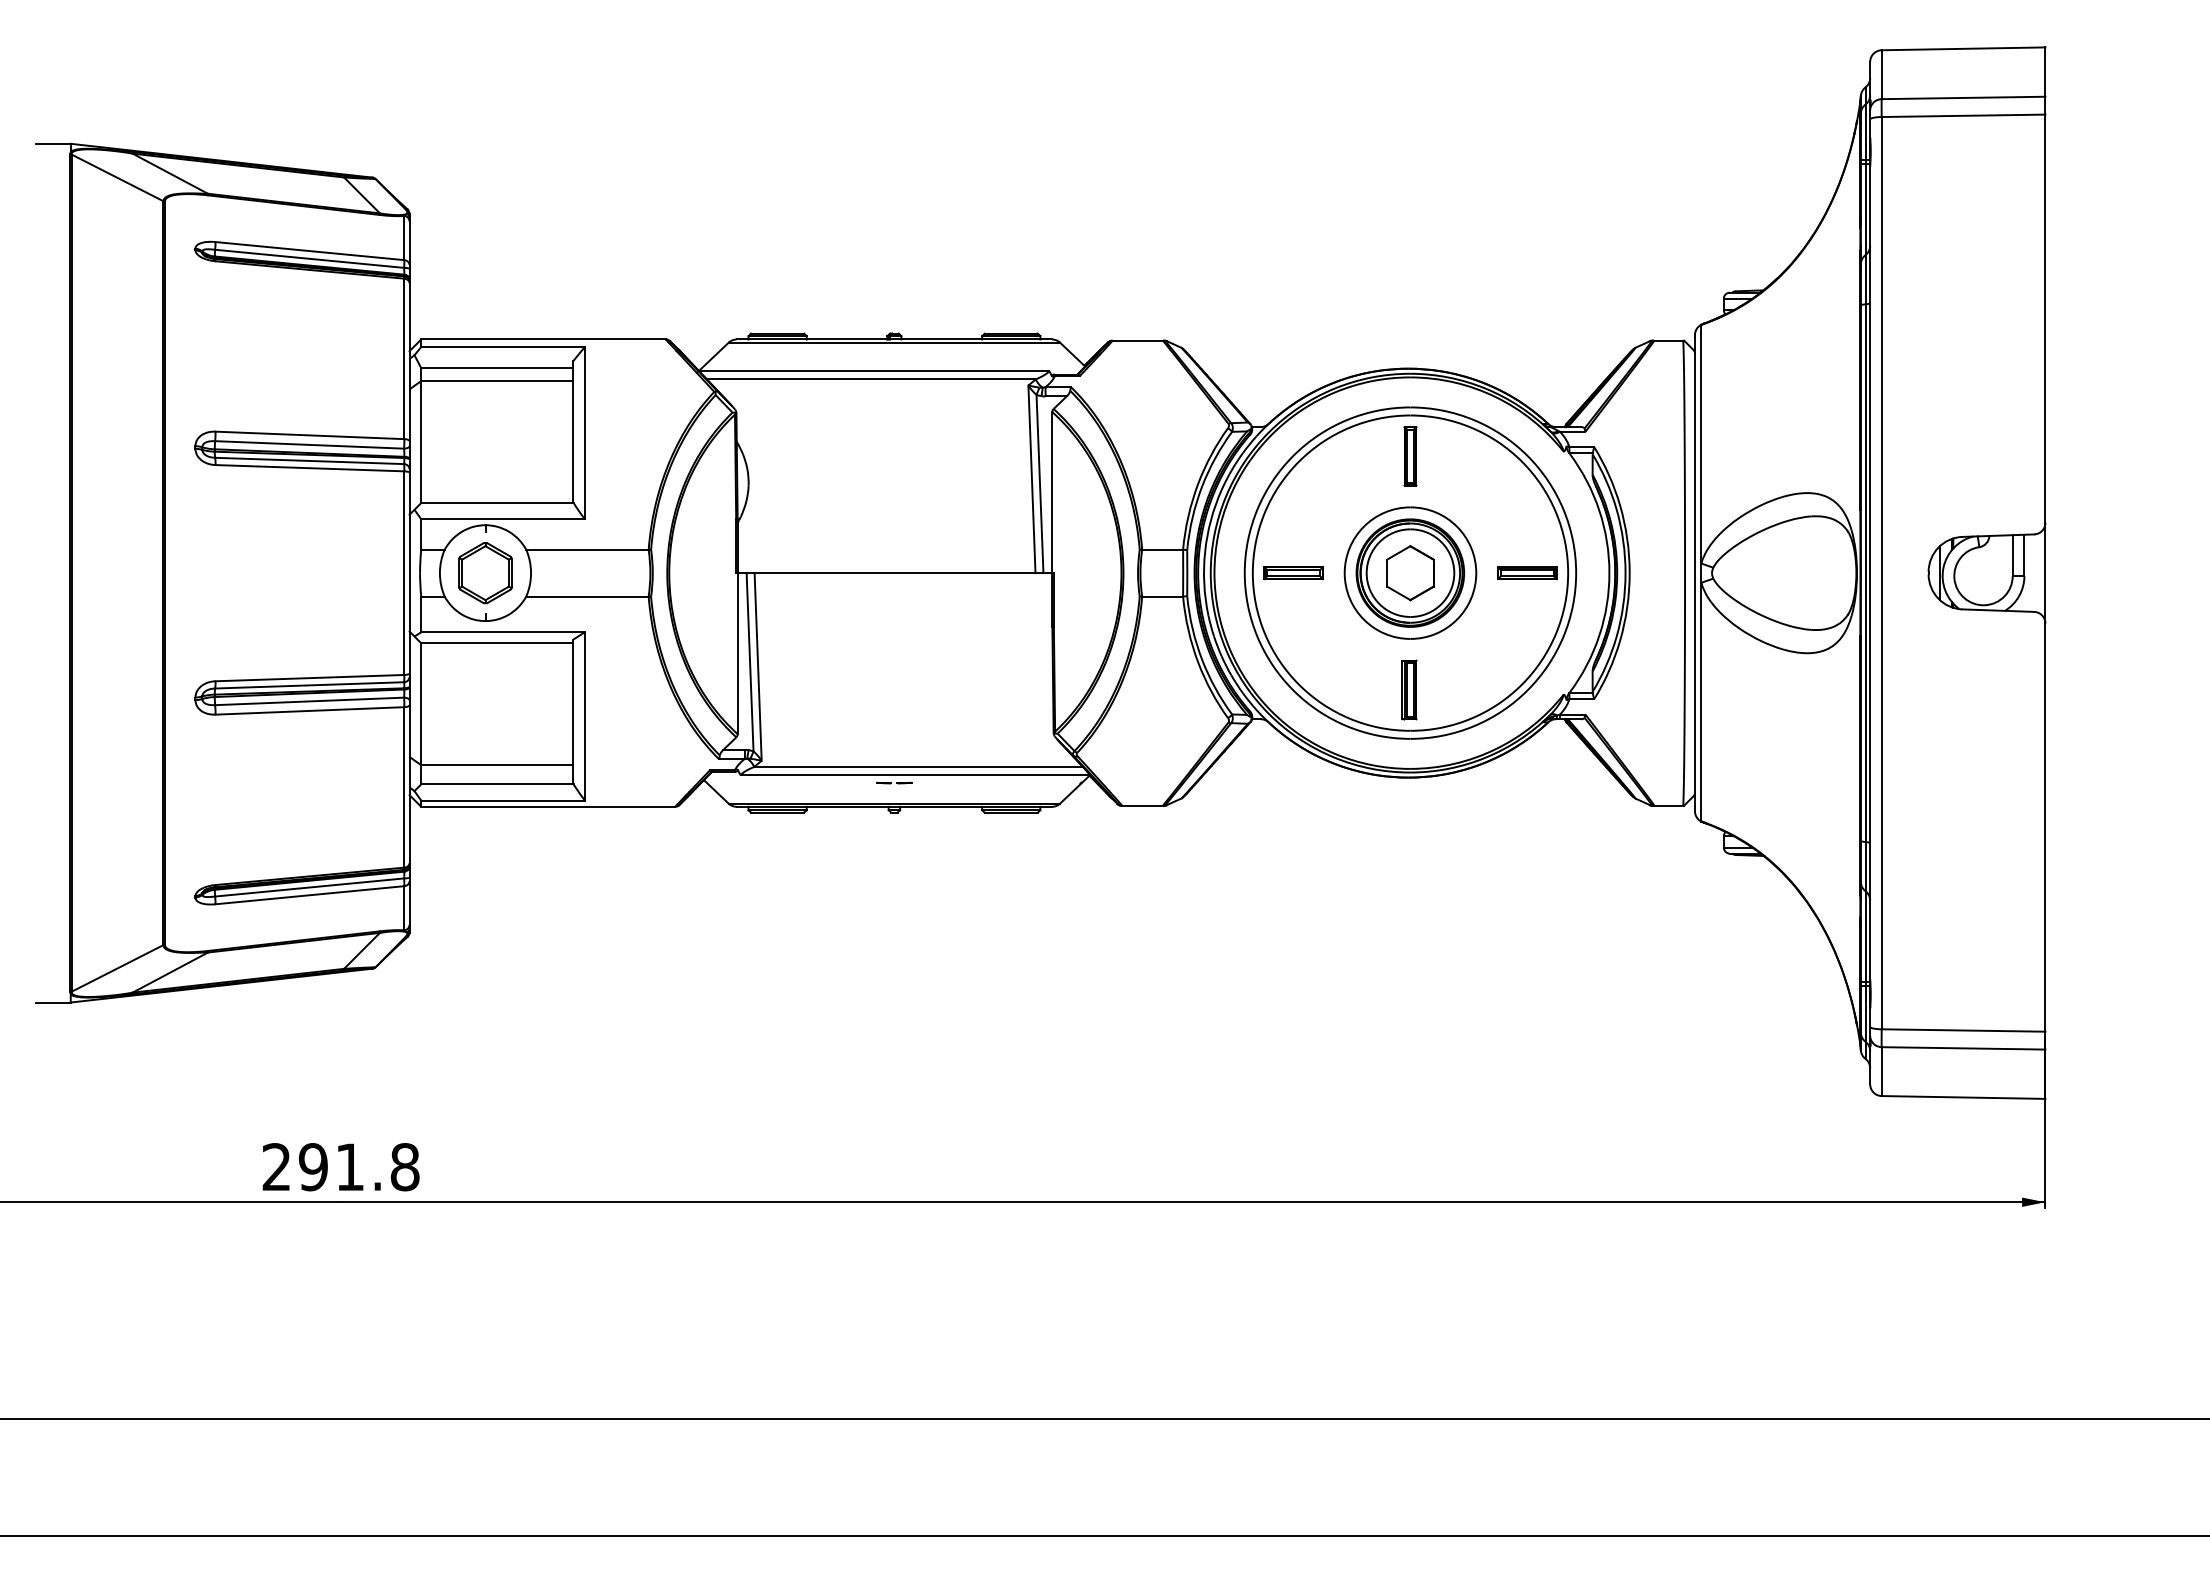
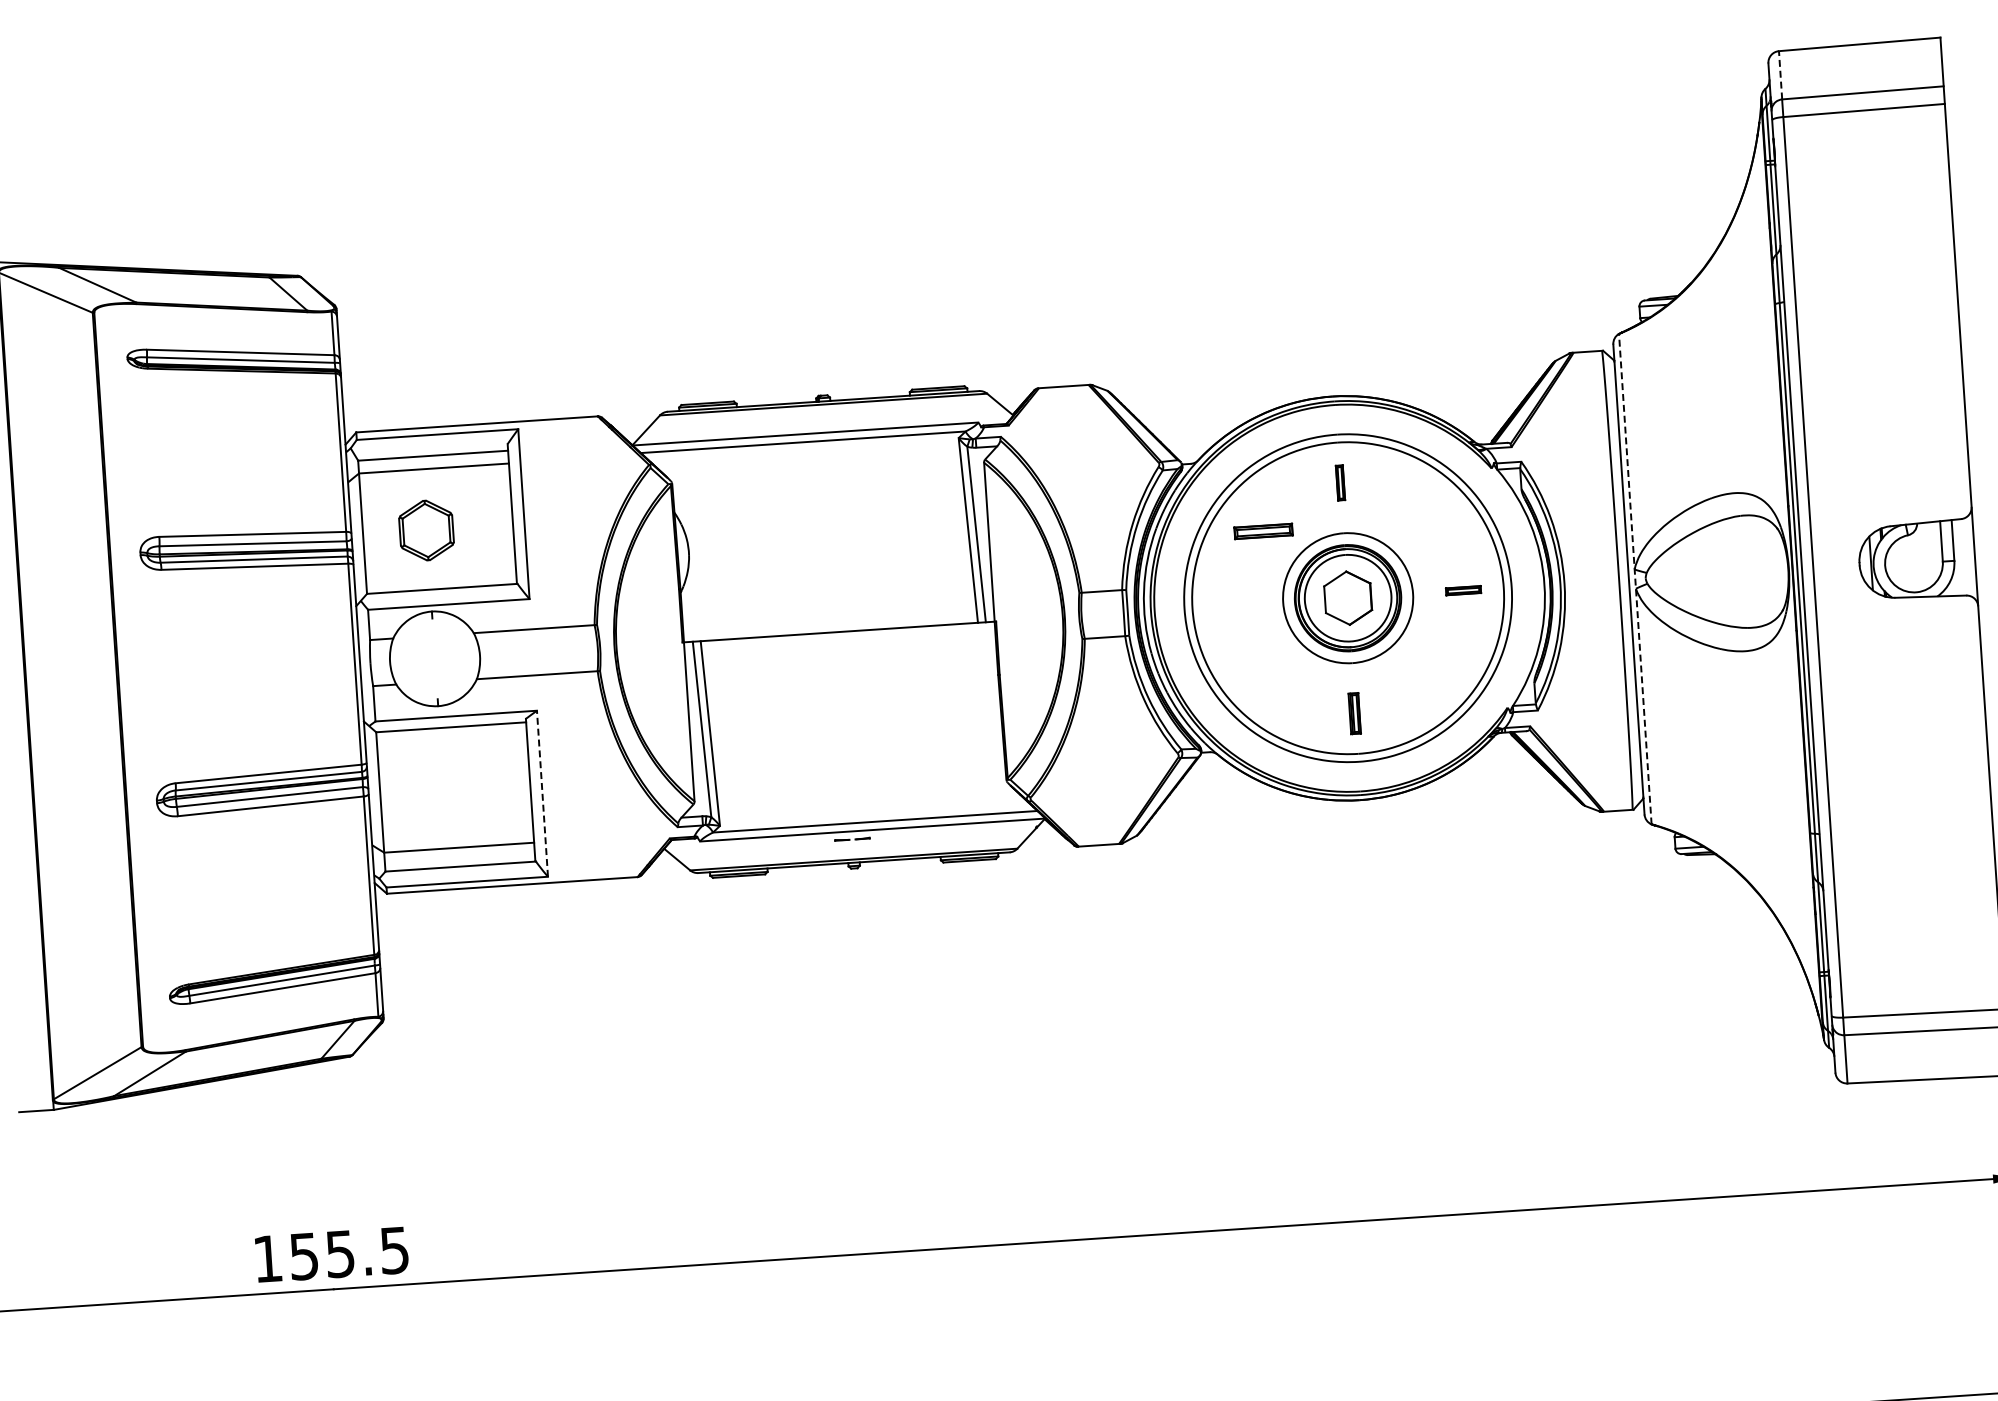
line: (1881, 74) -> (1780, 75), solid -> dashed
part: (1410, 456) -> (1340, 483), size x0.6
line: (1701, 572) -> (1635, 578), solid -> dashed
part: (485, 573) -> (426, 530), moved
part: (1293, 573) -> (1263, 531), moved
part: (1527, 573) -> (1463, 590), size x0.6
part: (1409, 689) -> (1354, 713), size x0.7
line: (584, 715) -> (542, 792), solid -> dashed
text: (340, 1167) -> (330, 1255), 291.8 -> 155.5

